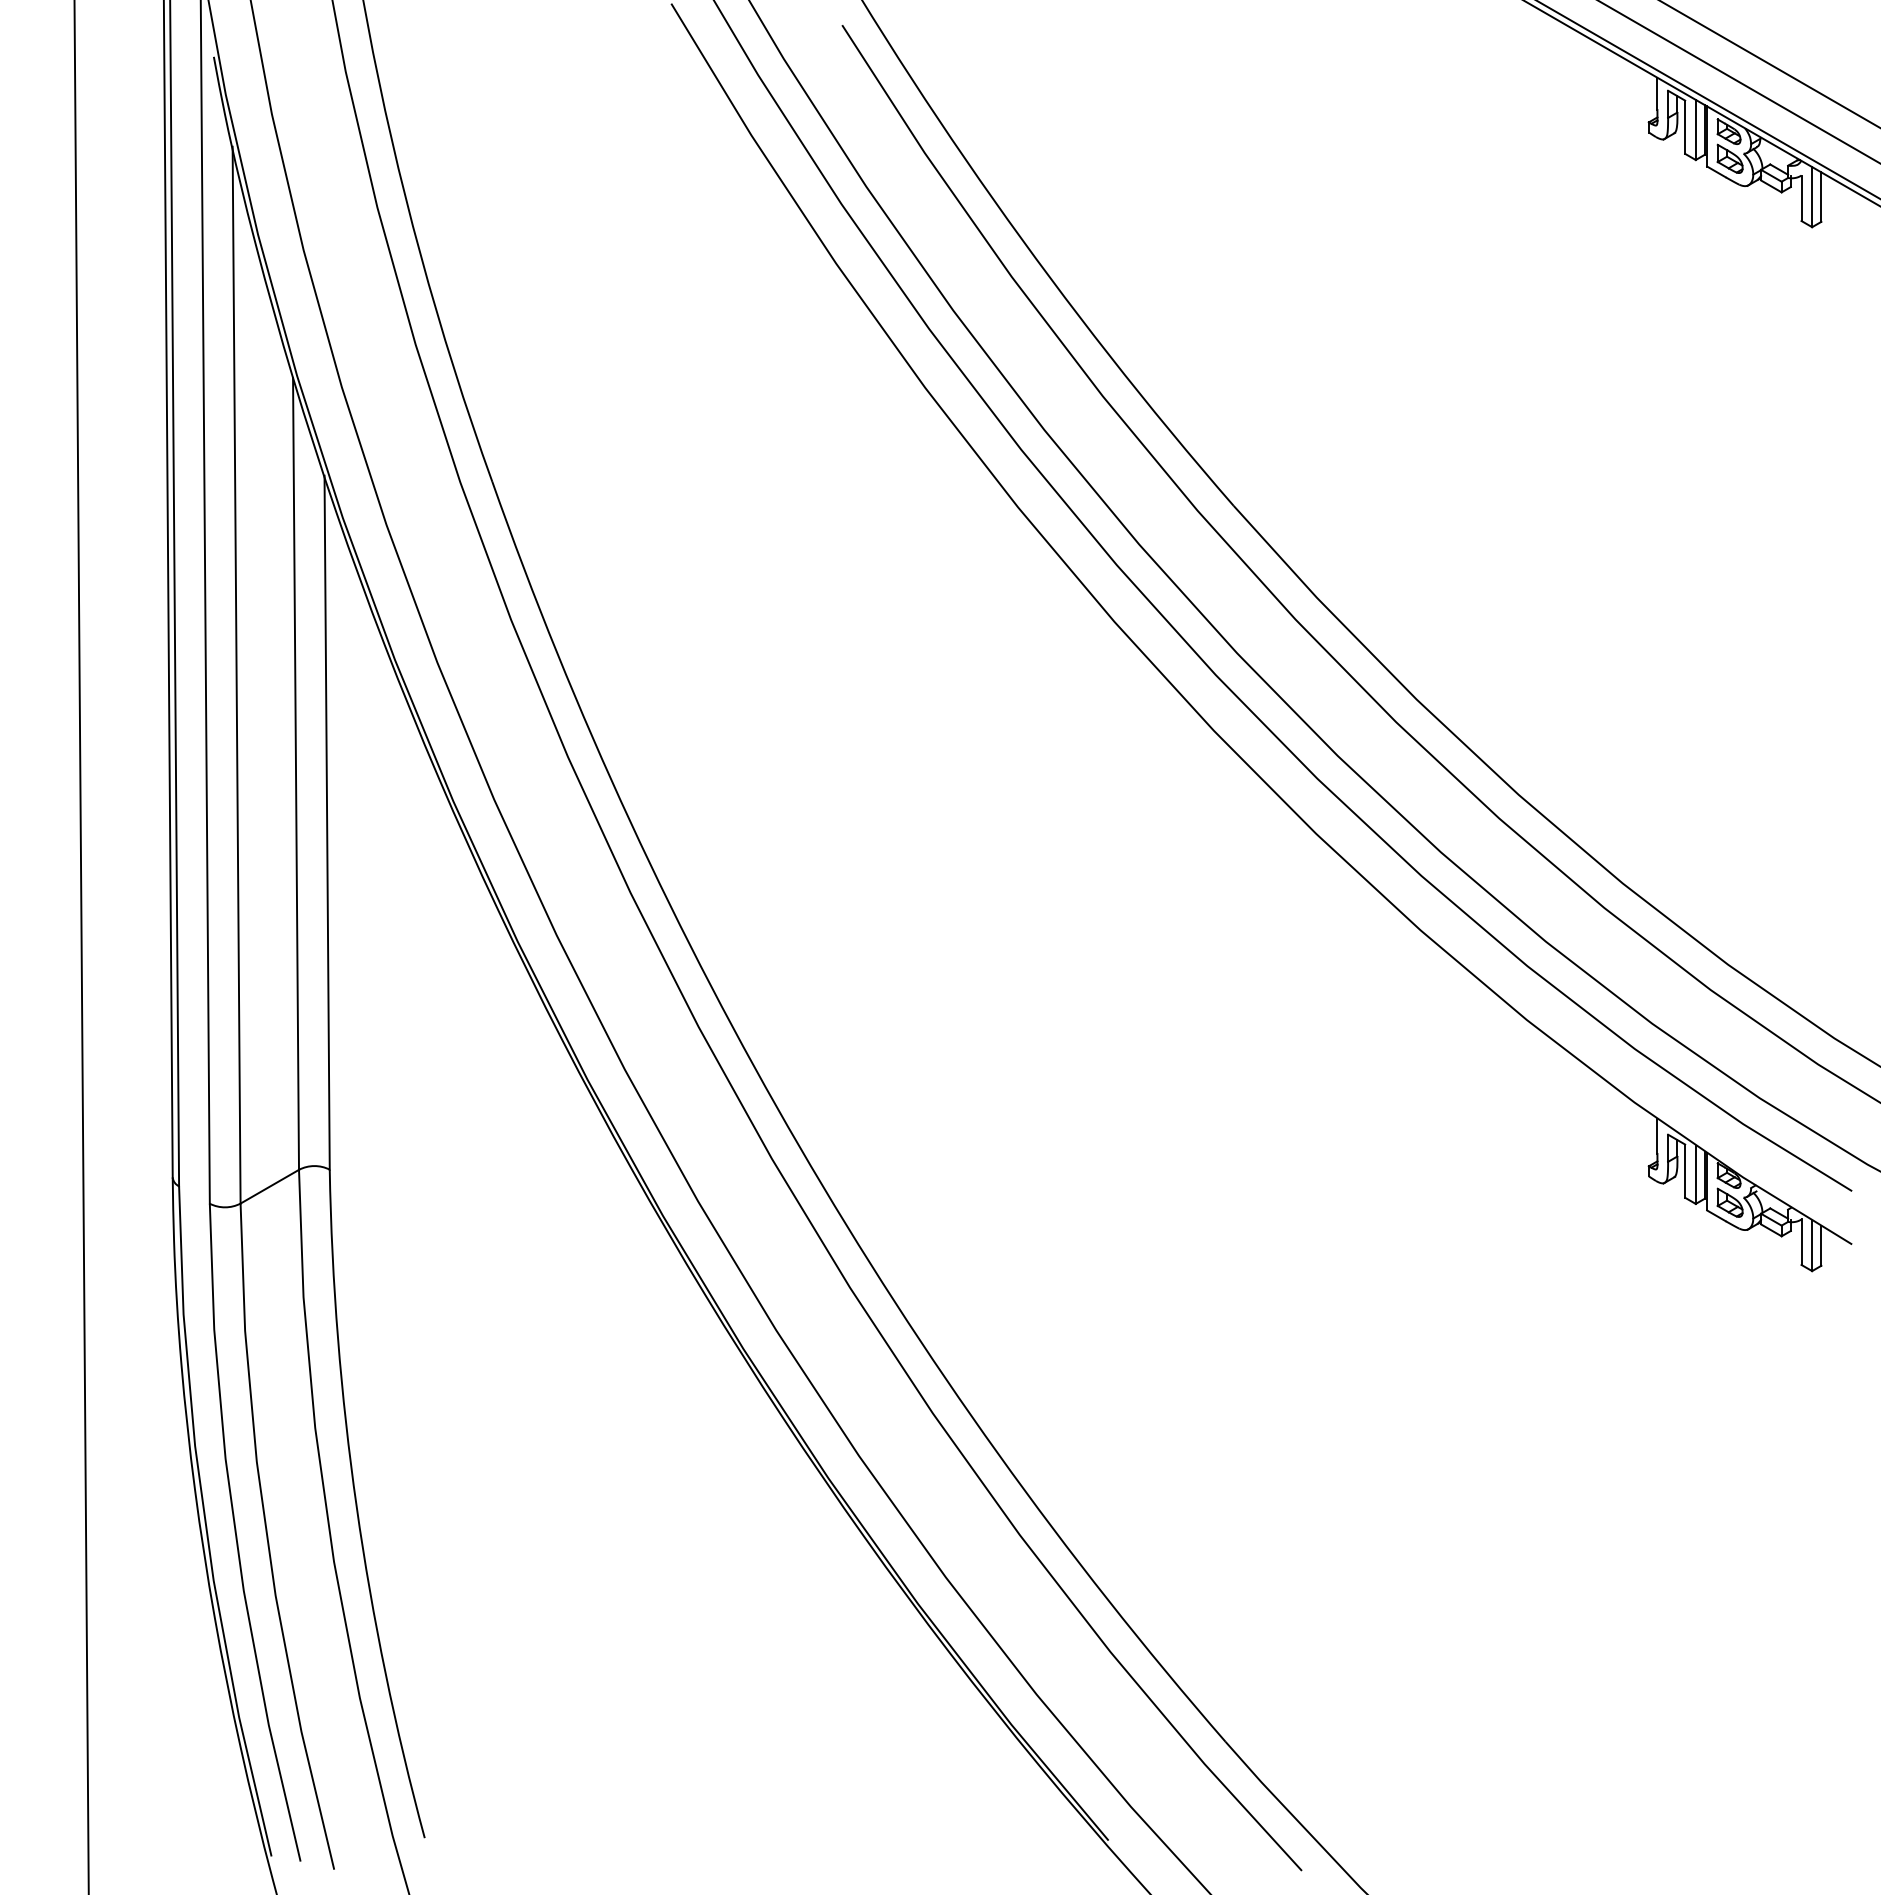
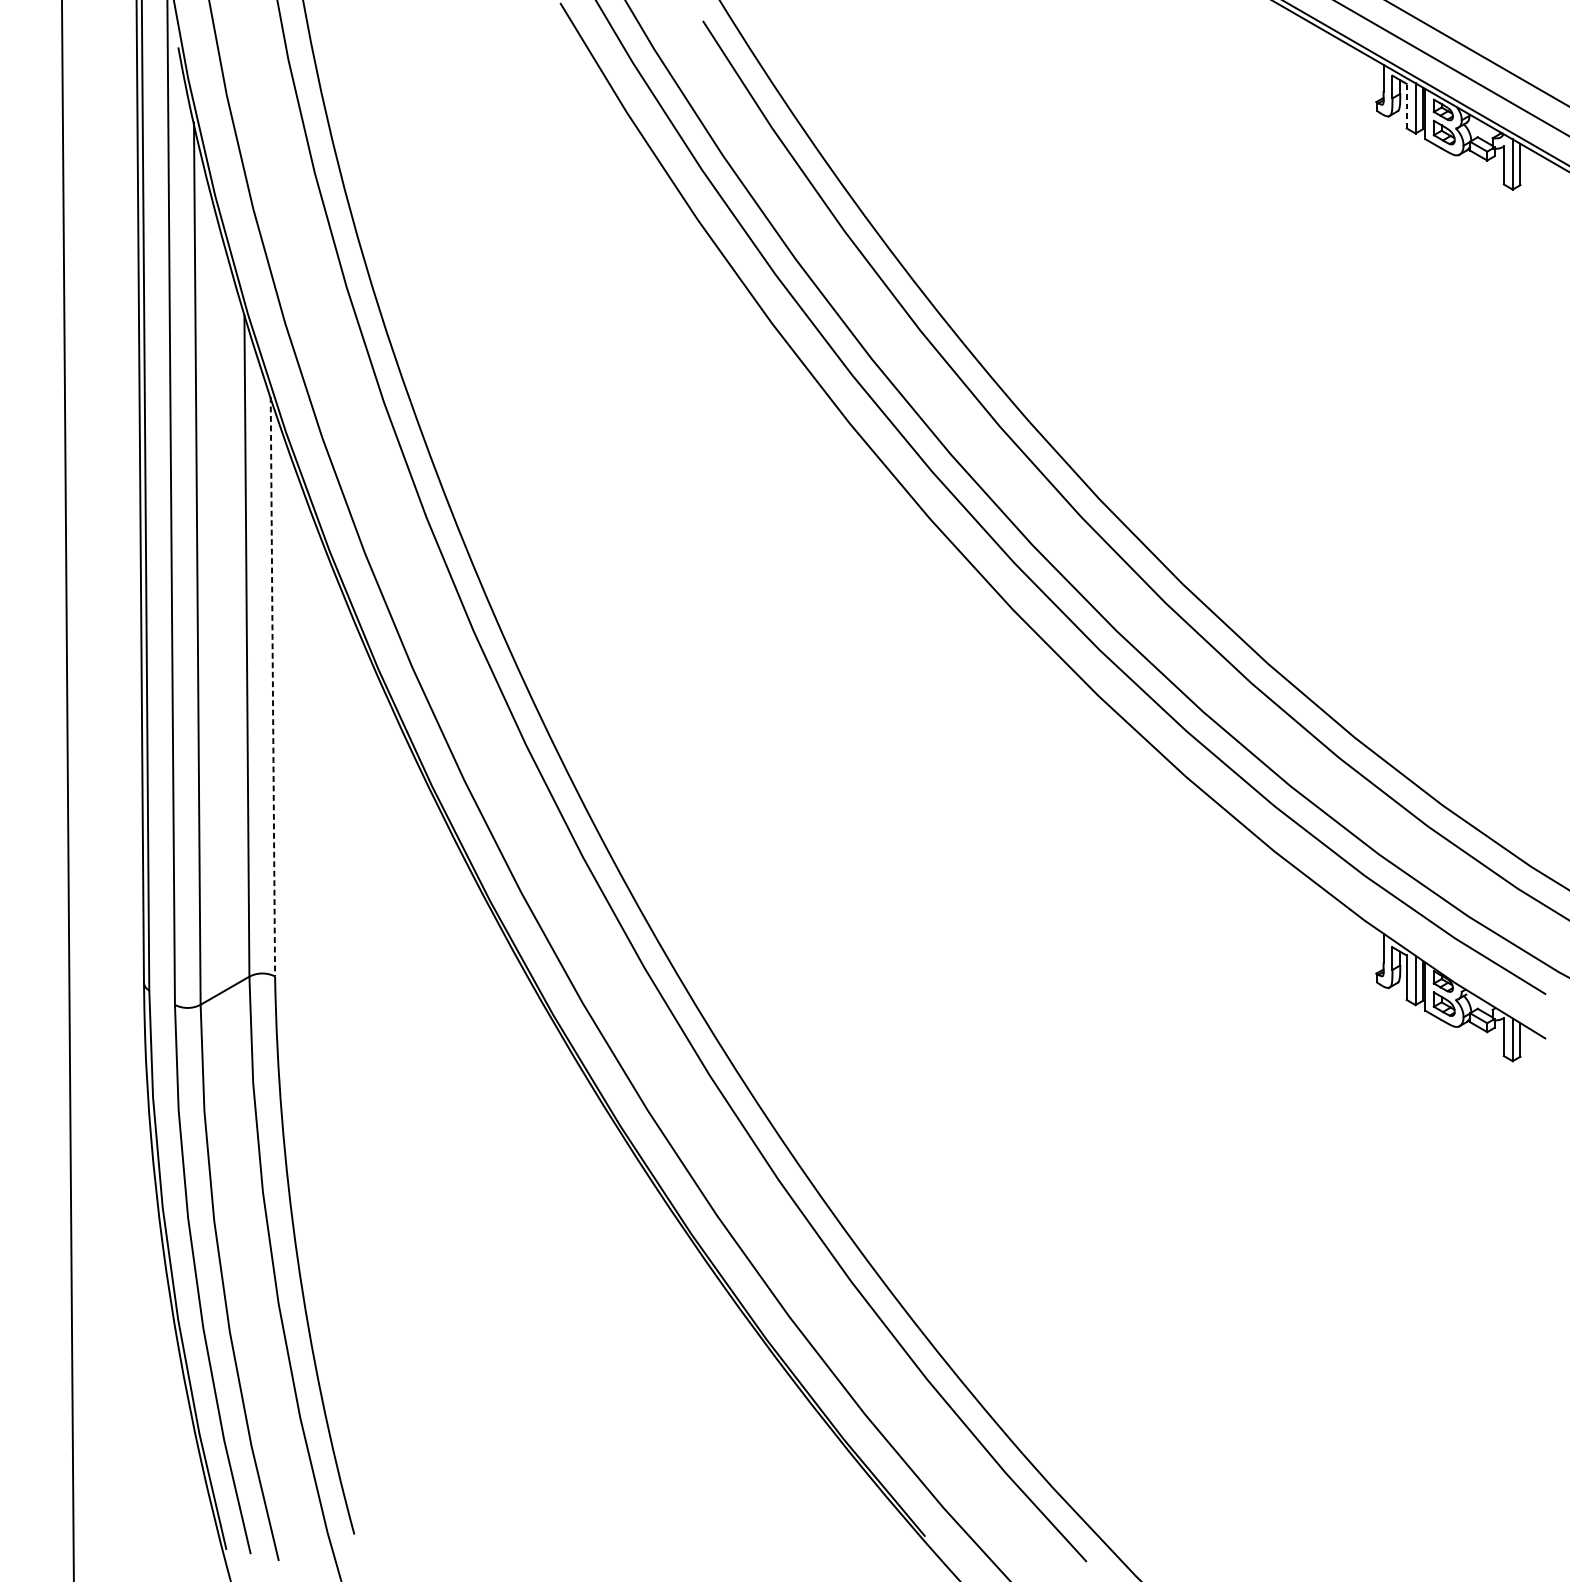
line: (1685, 127) -> (1407, 106), solid -> dashed
line: (327, 823) -> (273, 687), solid -> dashed

